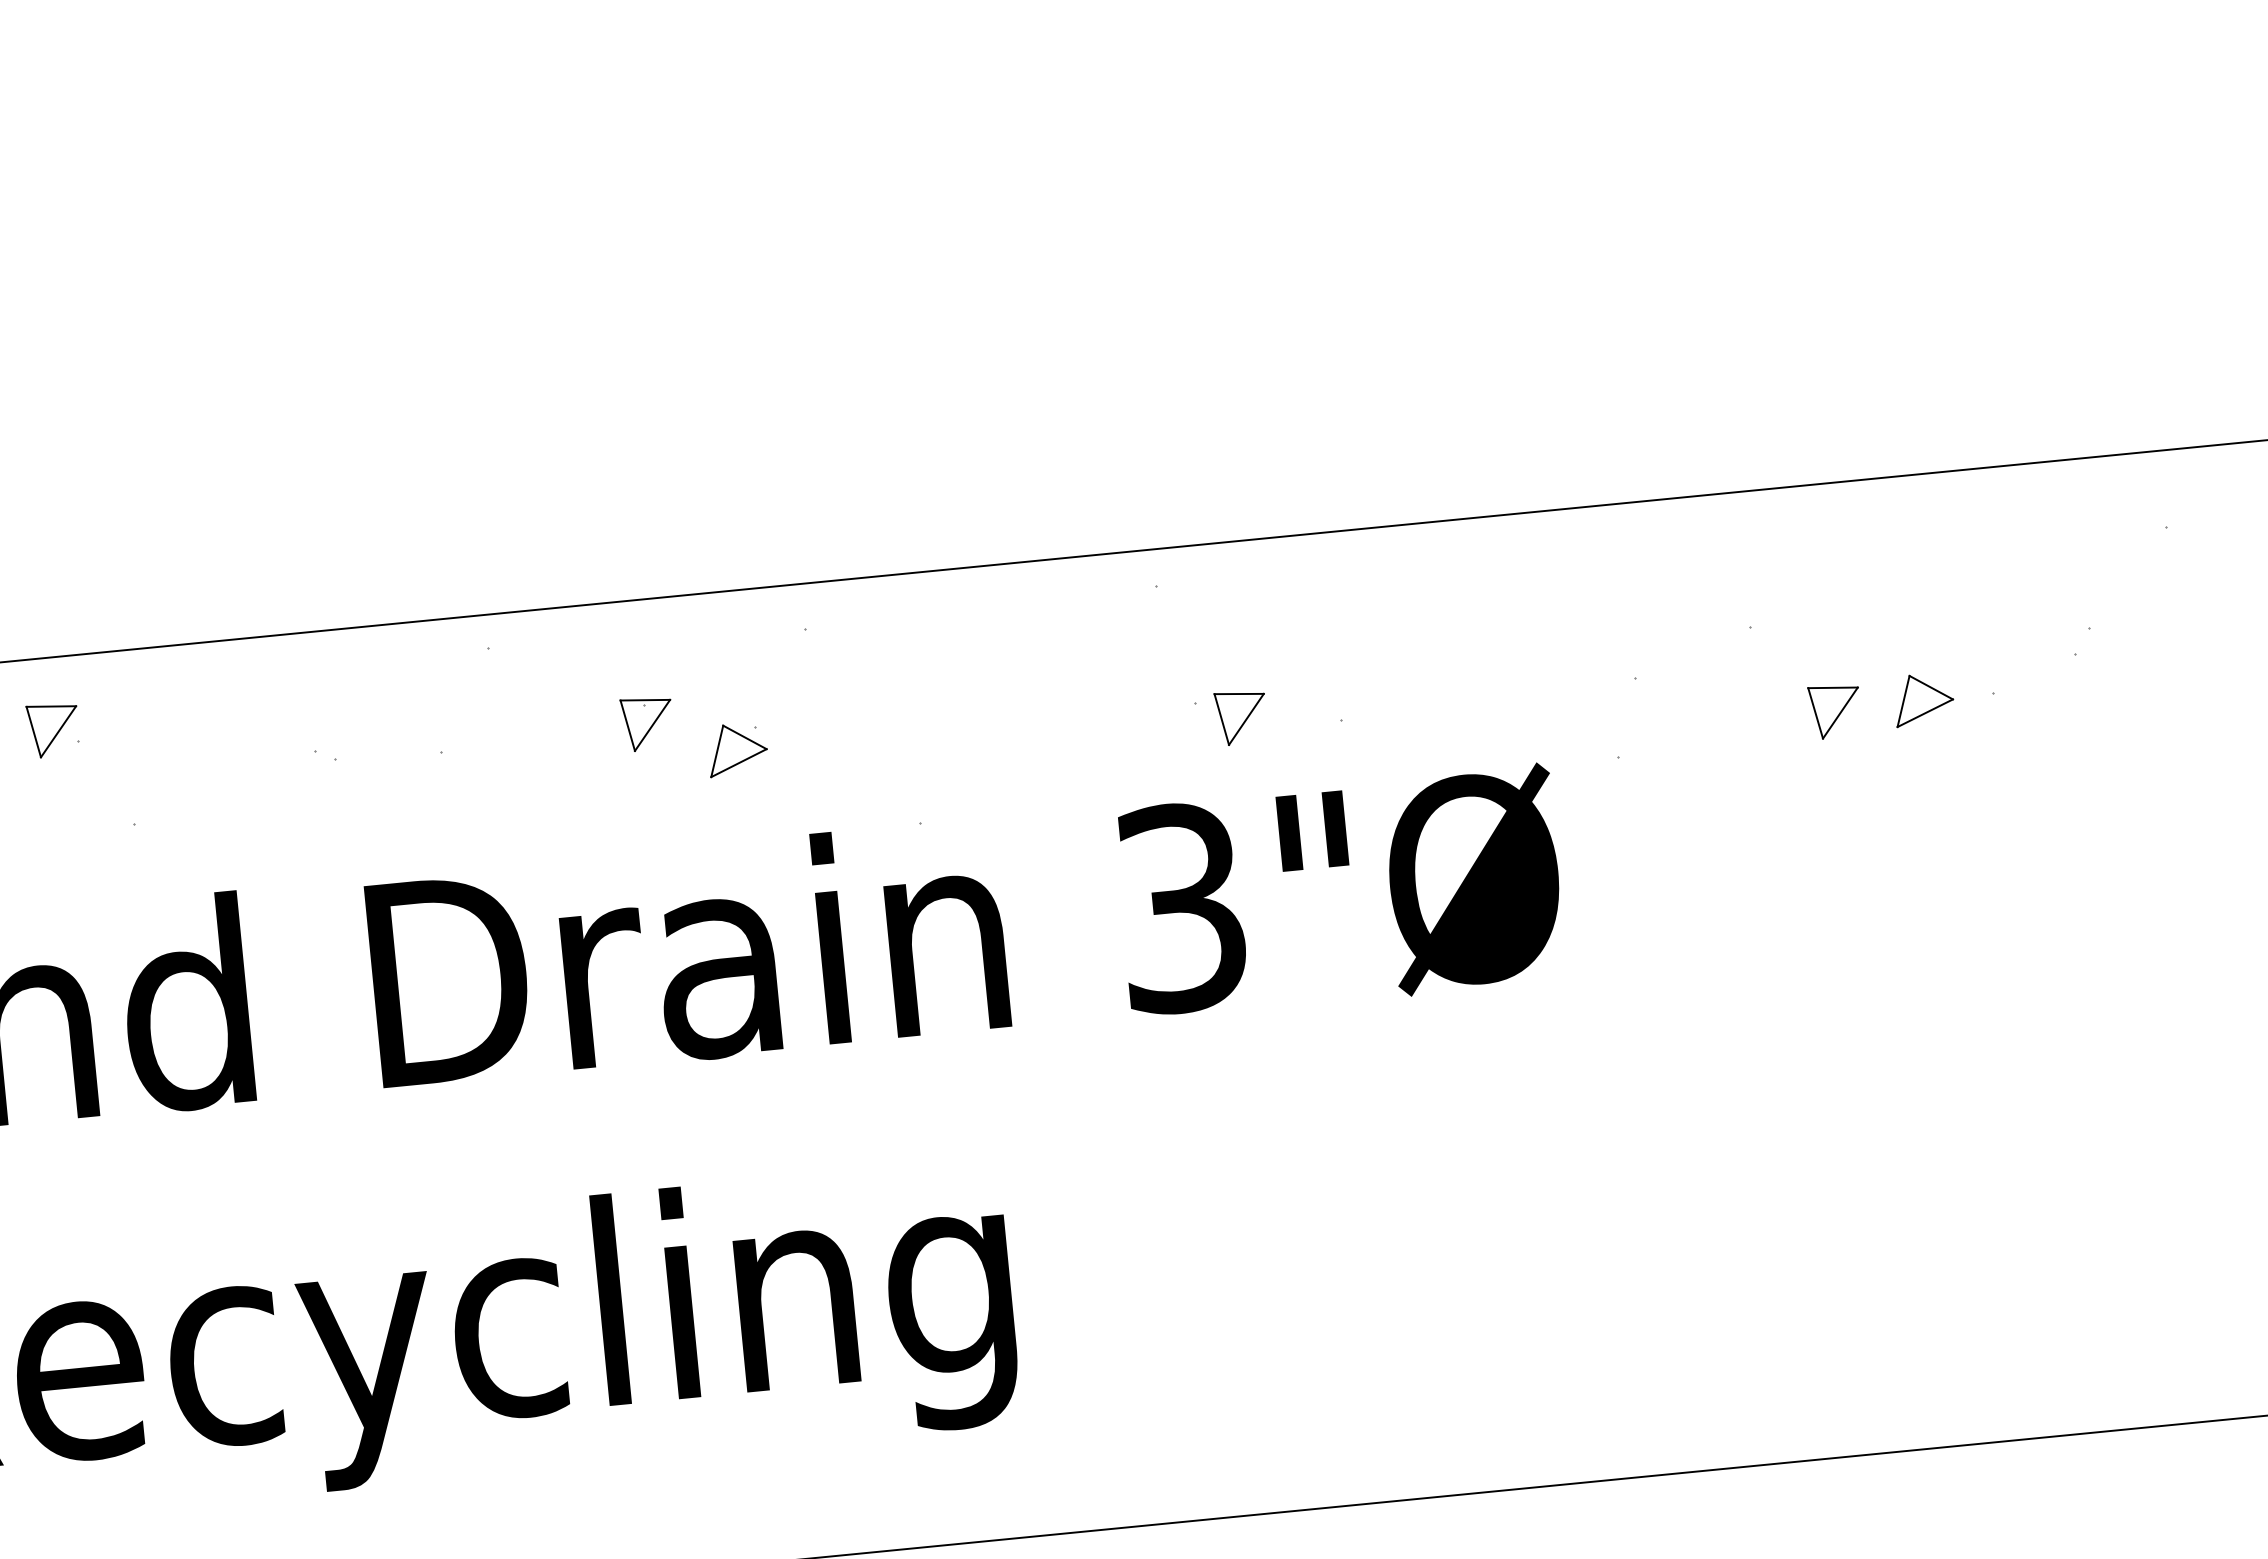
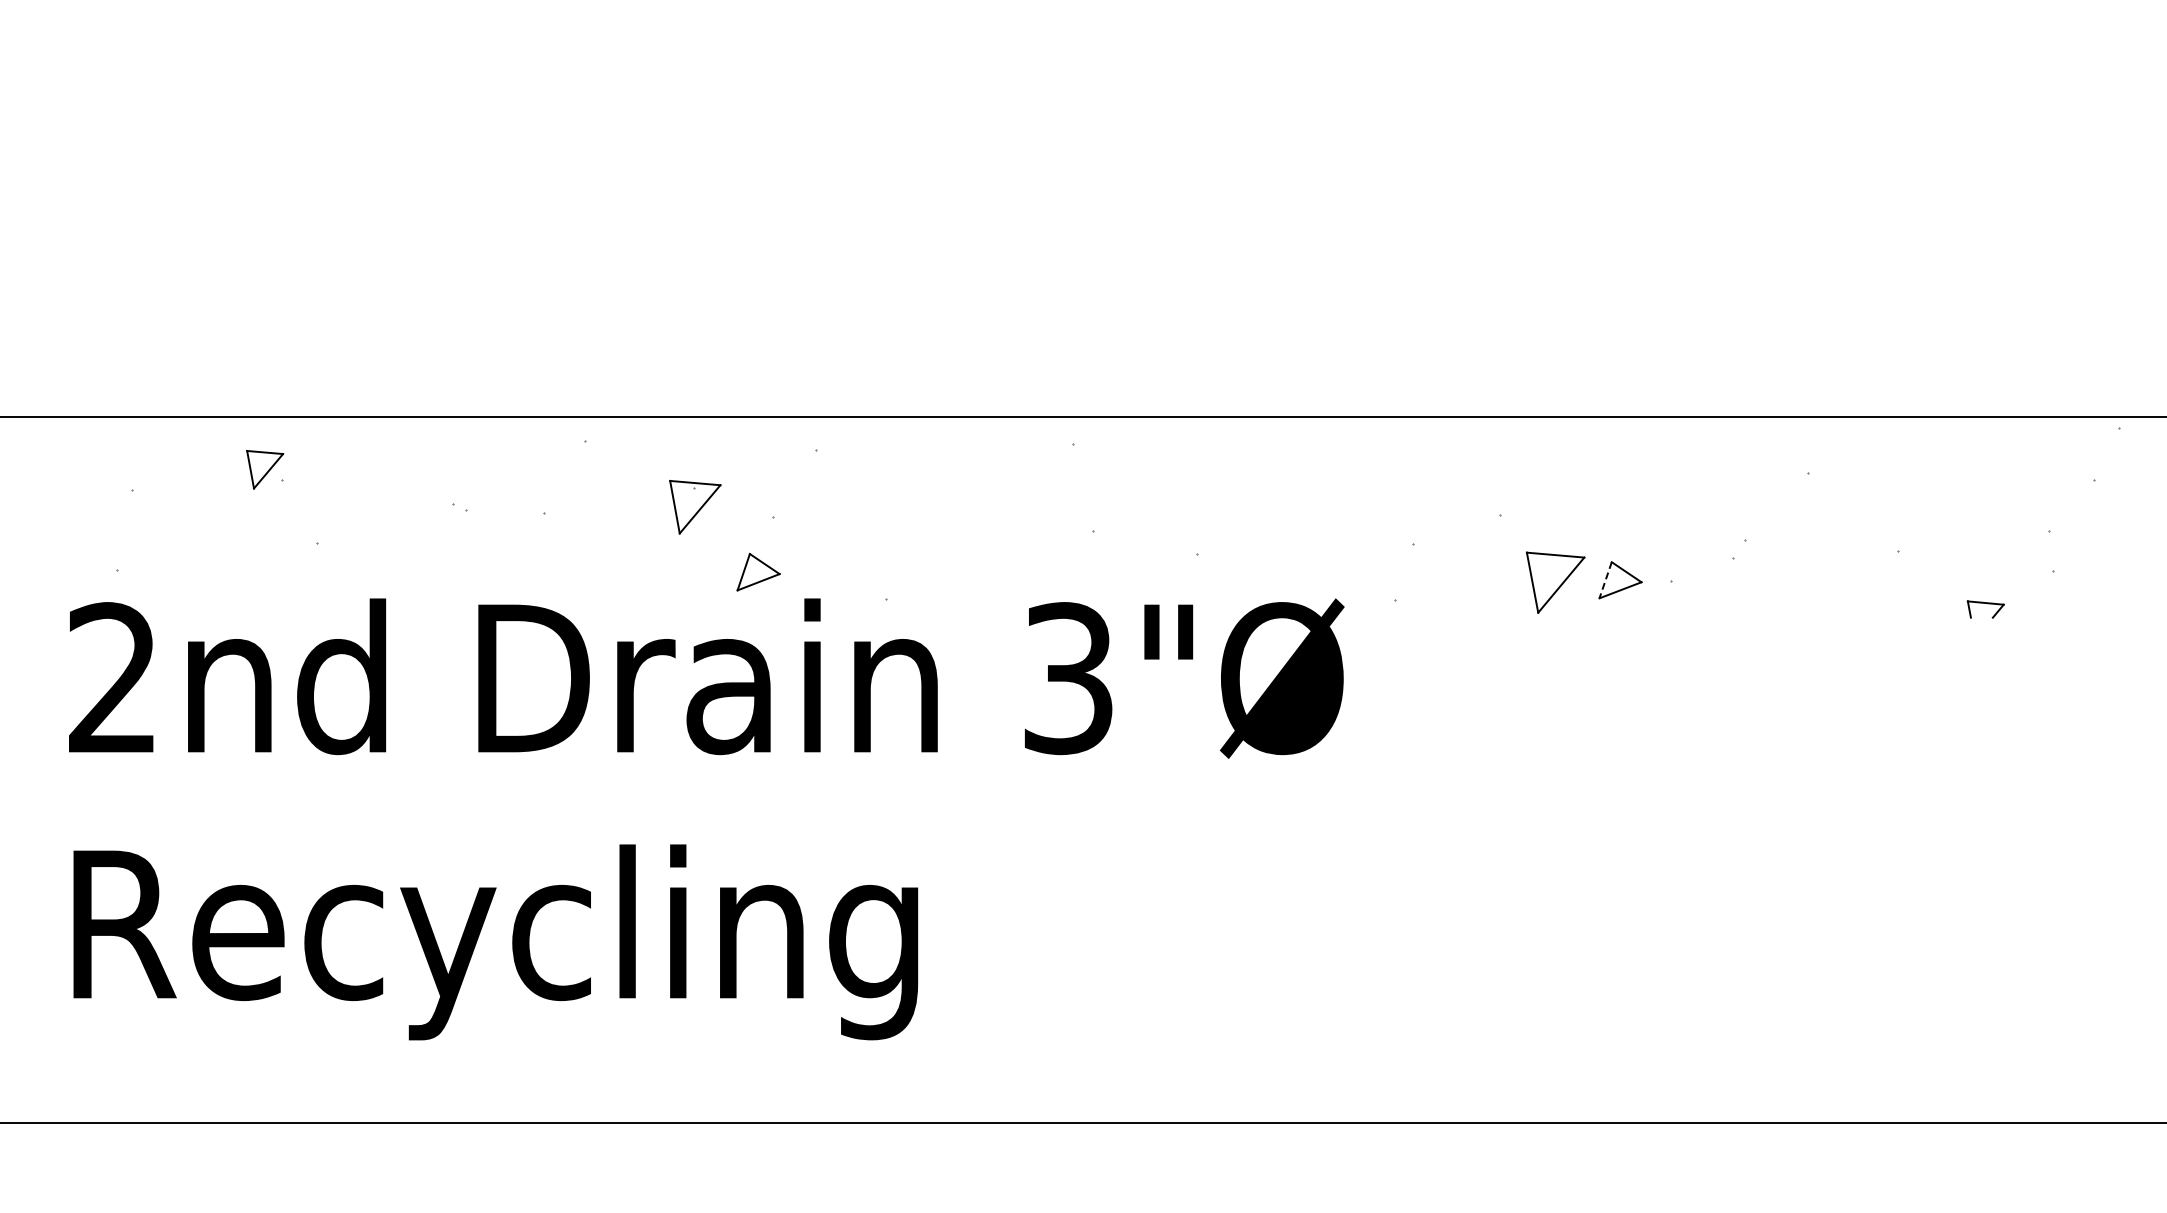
line: (1903, 701) -> (1605, 580), solid -> dashed
part: (1835, 711) -> (1555, 582), size x1.6
part: (1241, 716) -> (1125, 544), removed
part: (647, 724) -> (695, 507), size x1.4
part: (737, 748) -> (758, 571), moved

